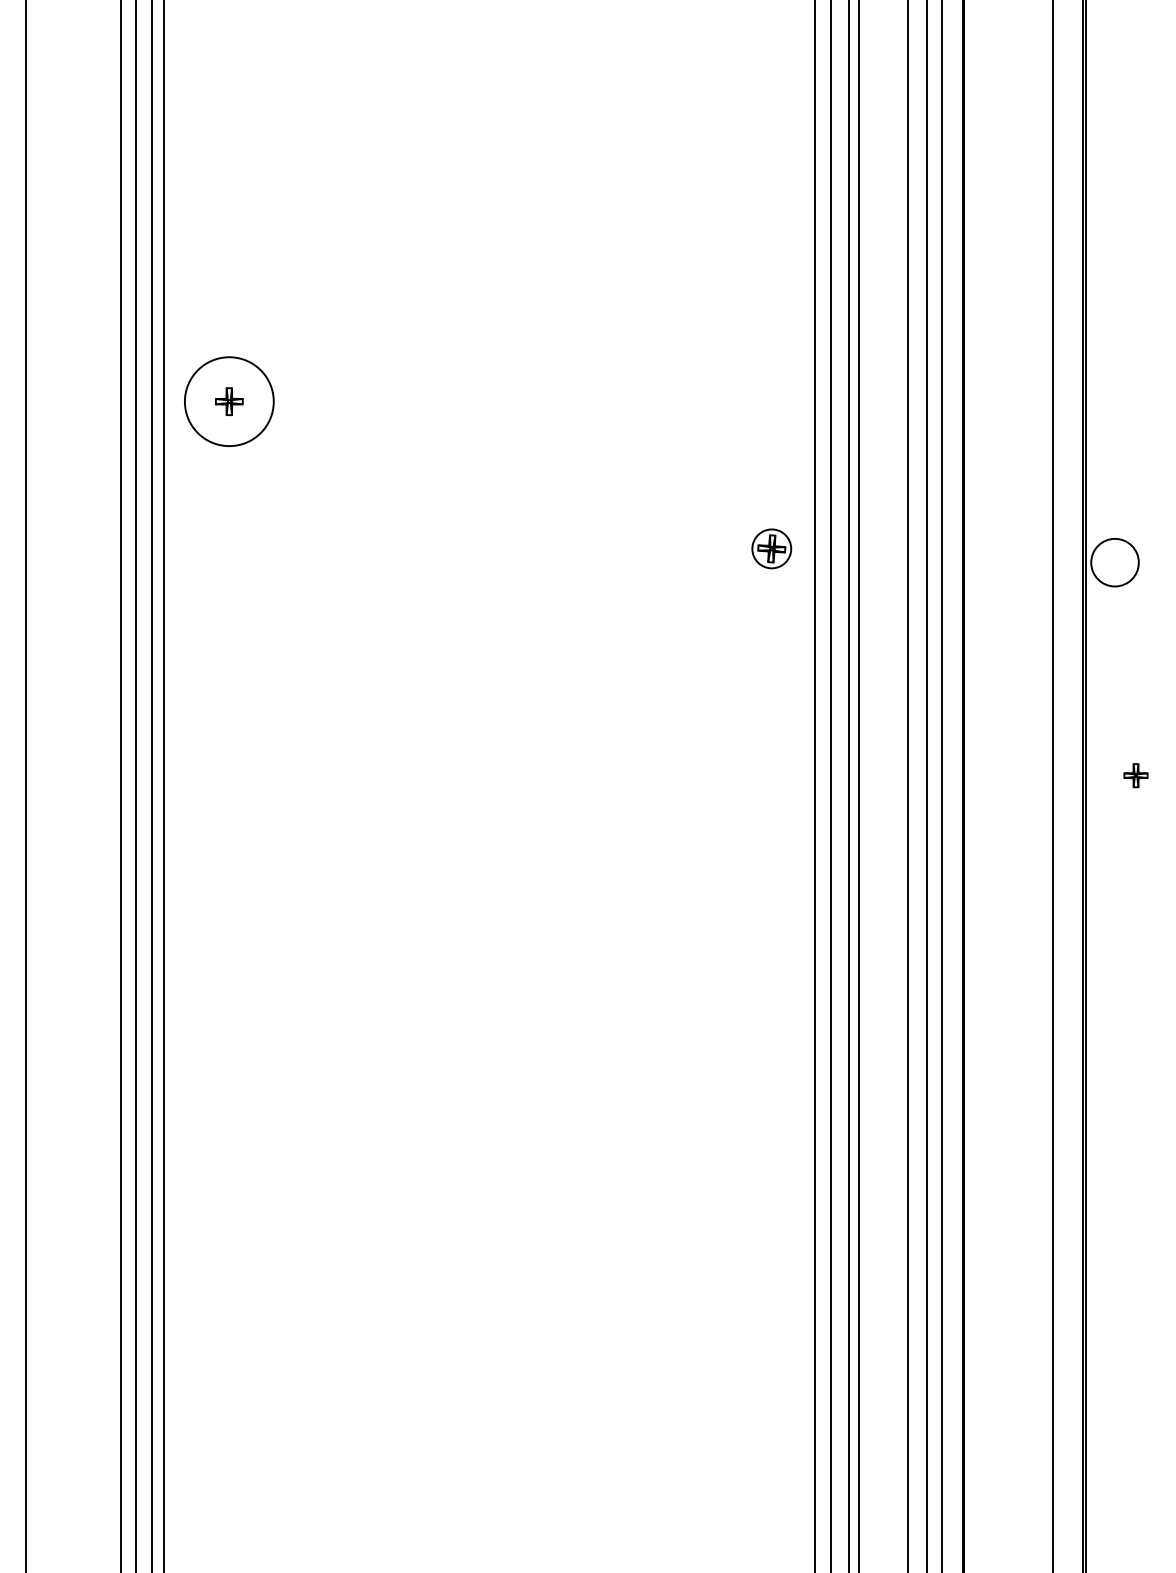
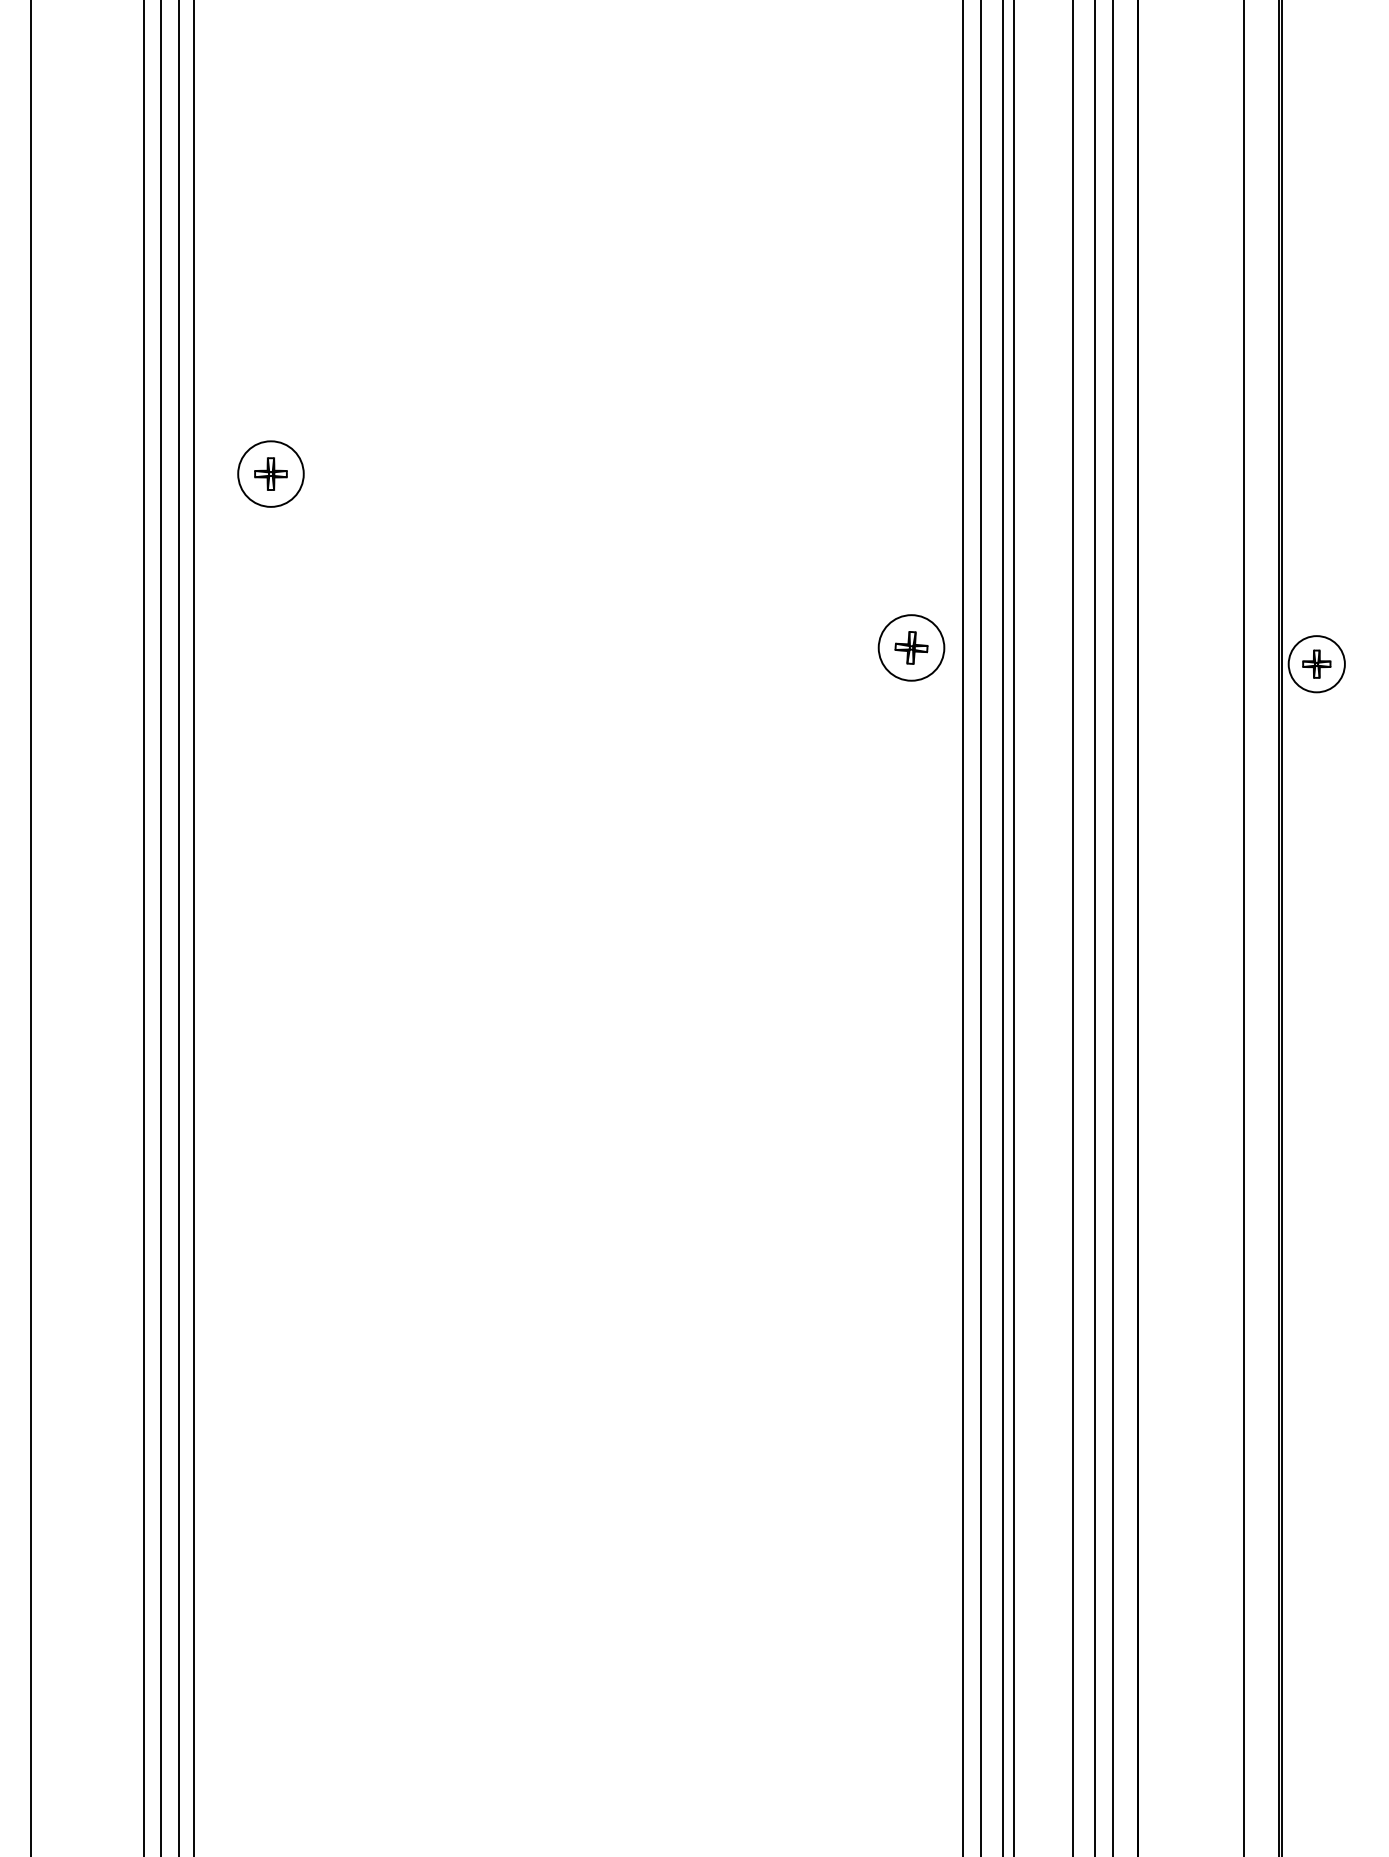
circle: (229, 401) -> (271, 473), size x0.62
circle: (771, 548) -> (911, 647), size x1.43
part: (1135, 775) -> (1316, 664), moved

